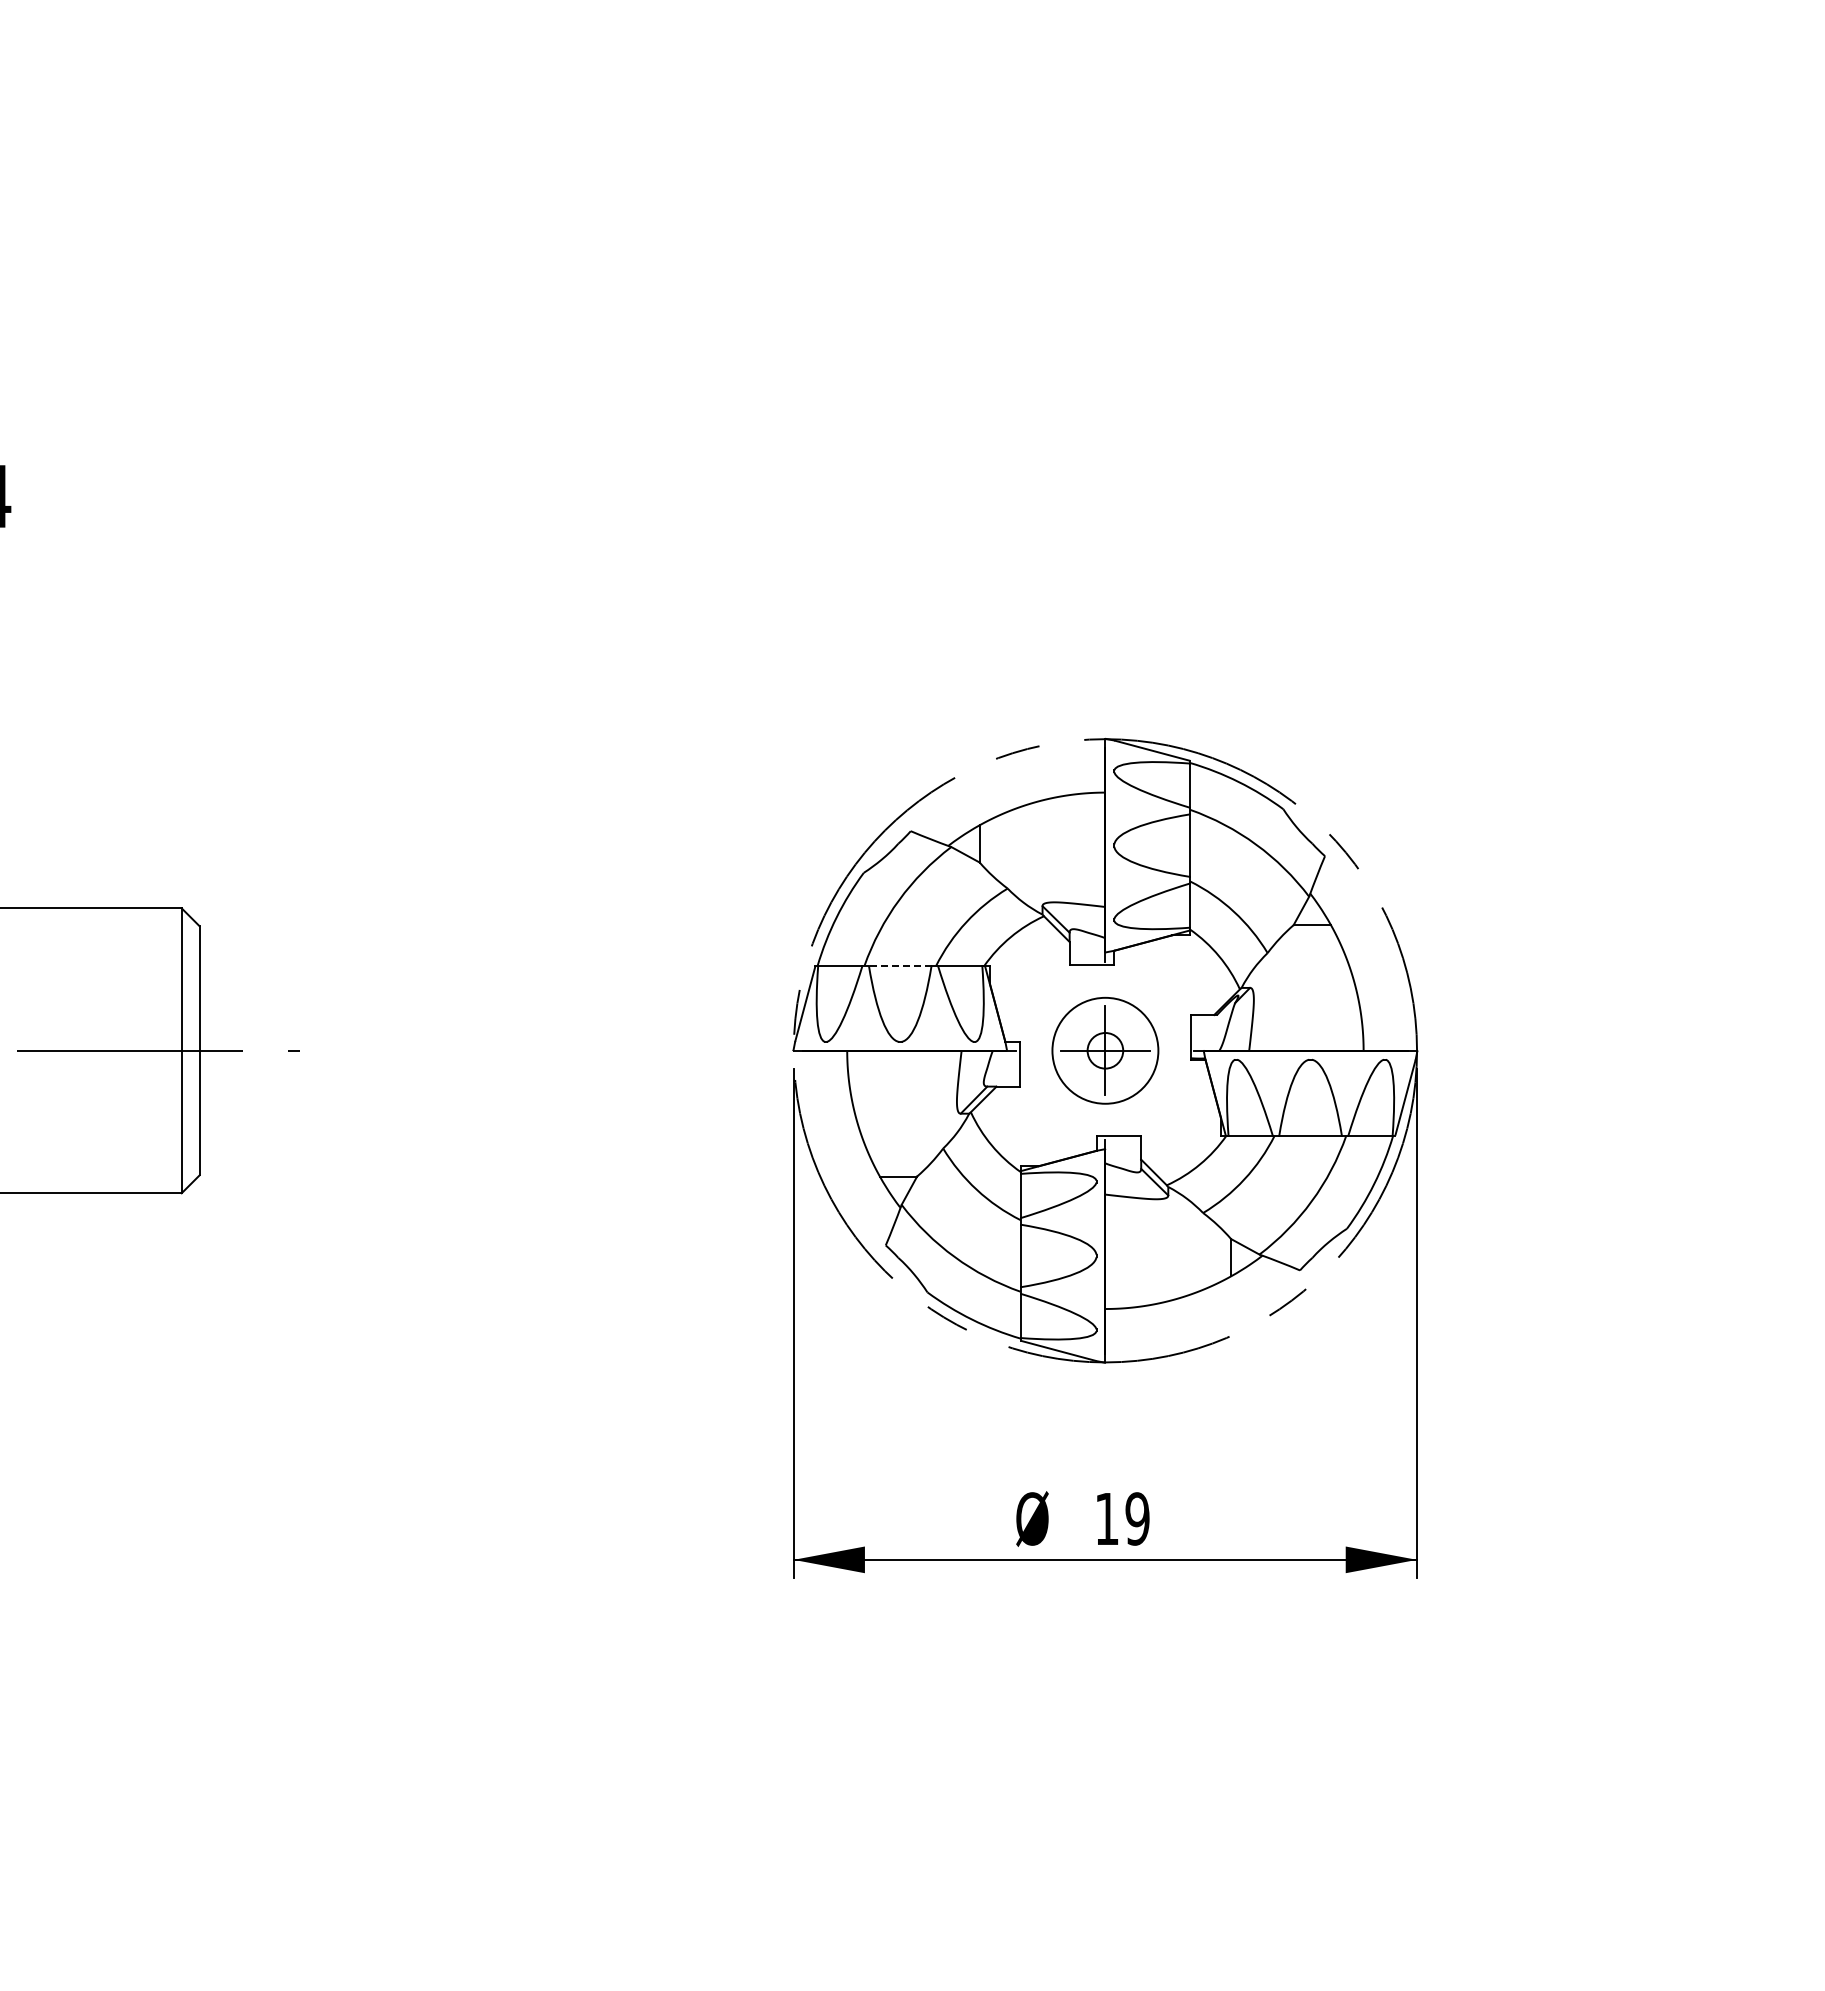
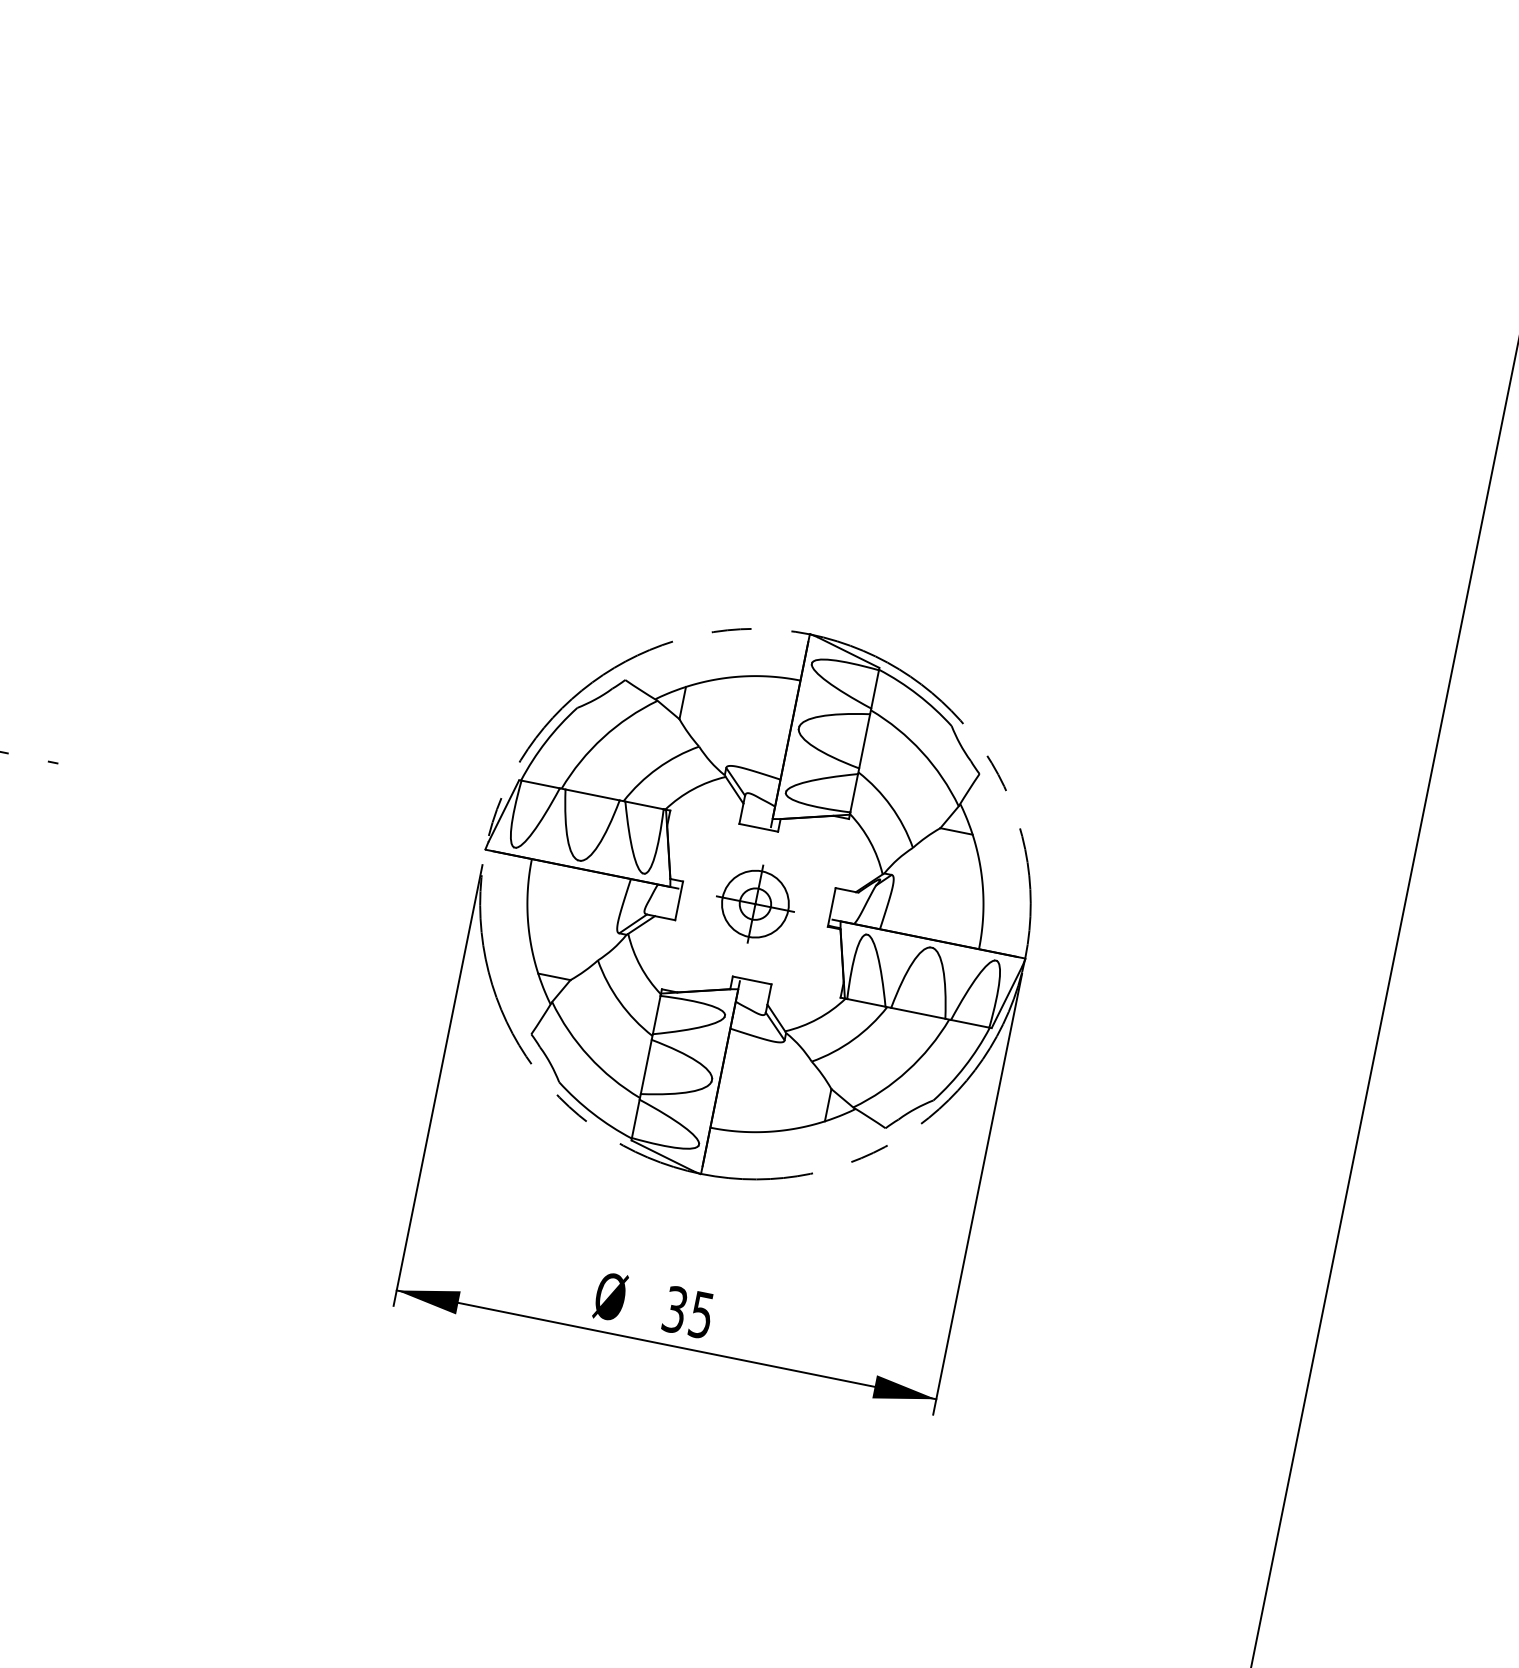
line: (899, 966) -> (591, 795), dashed -> solid
circle: (1105, 1050) -> (755, 903), size x0.71
text: (1122, 1518) -> (688, 1312), 19 -> 35

